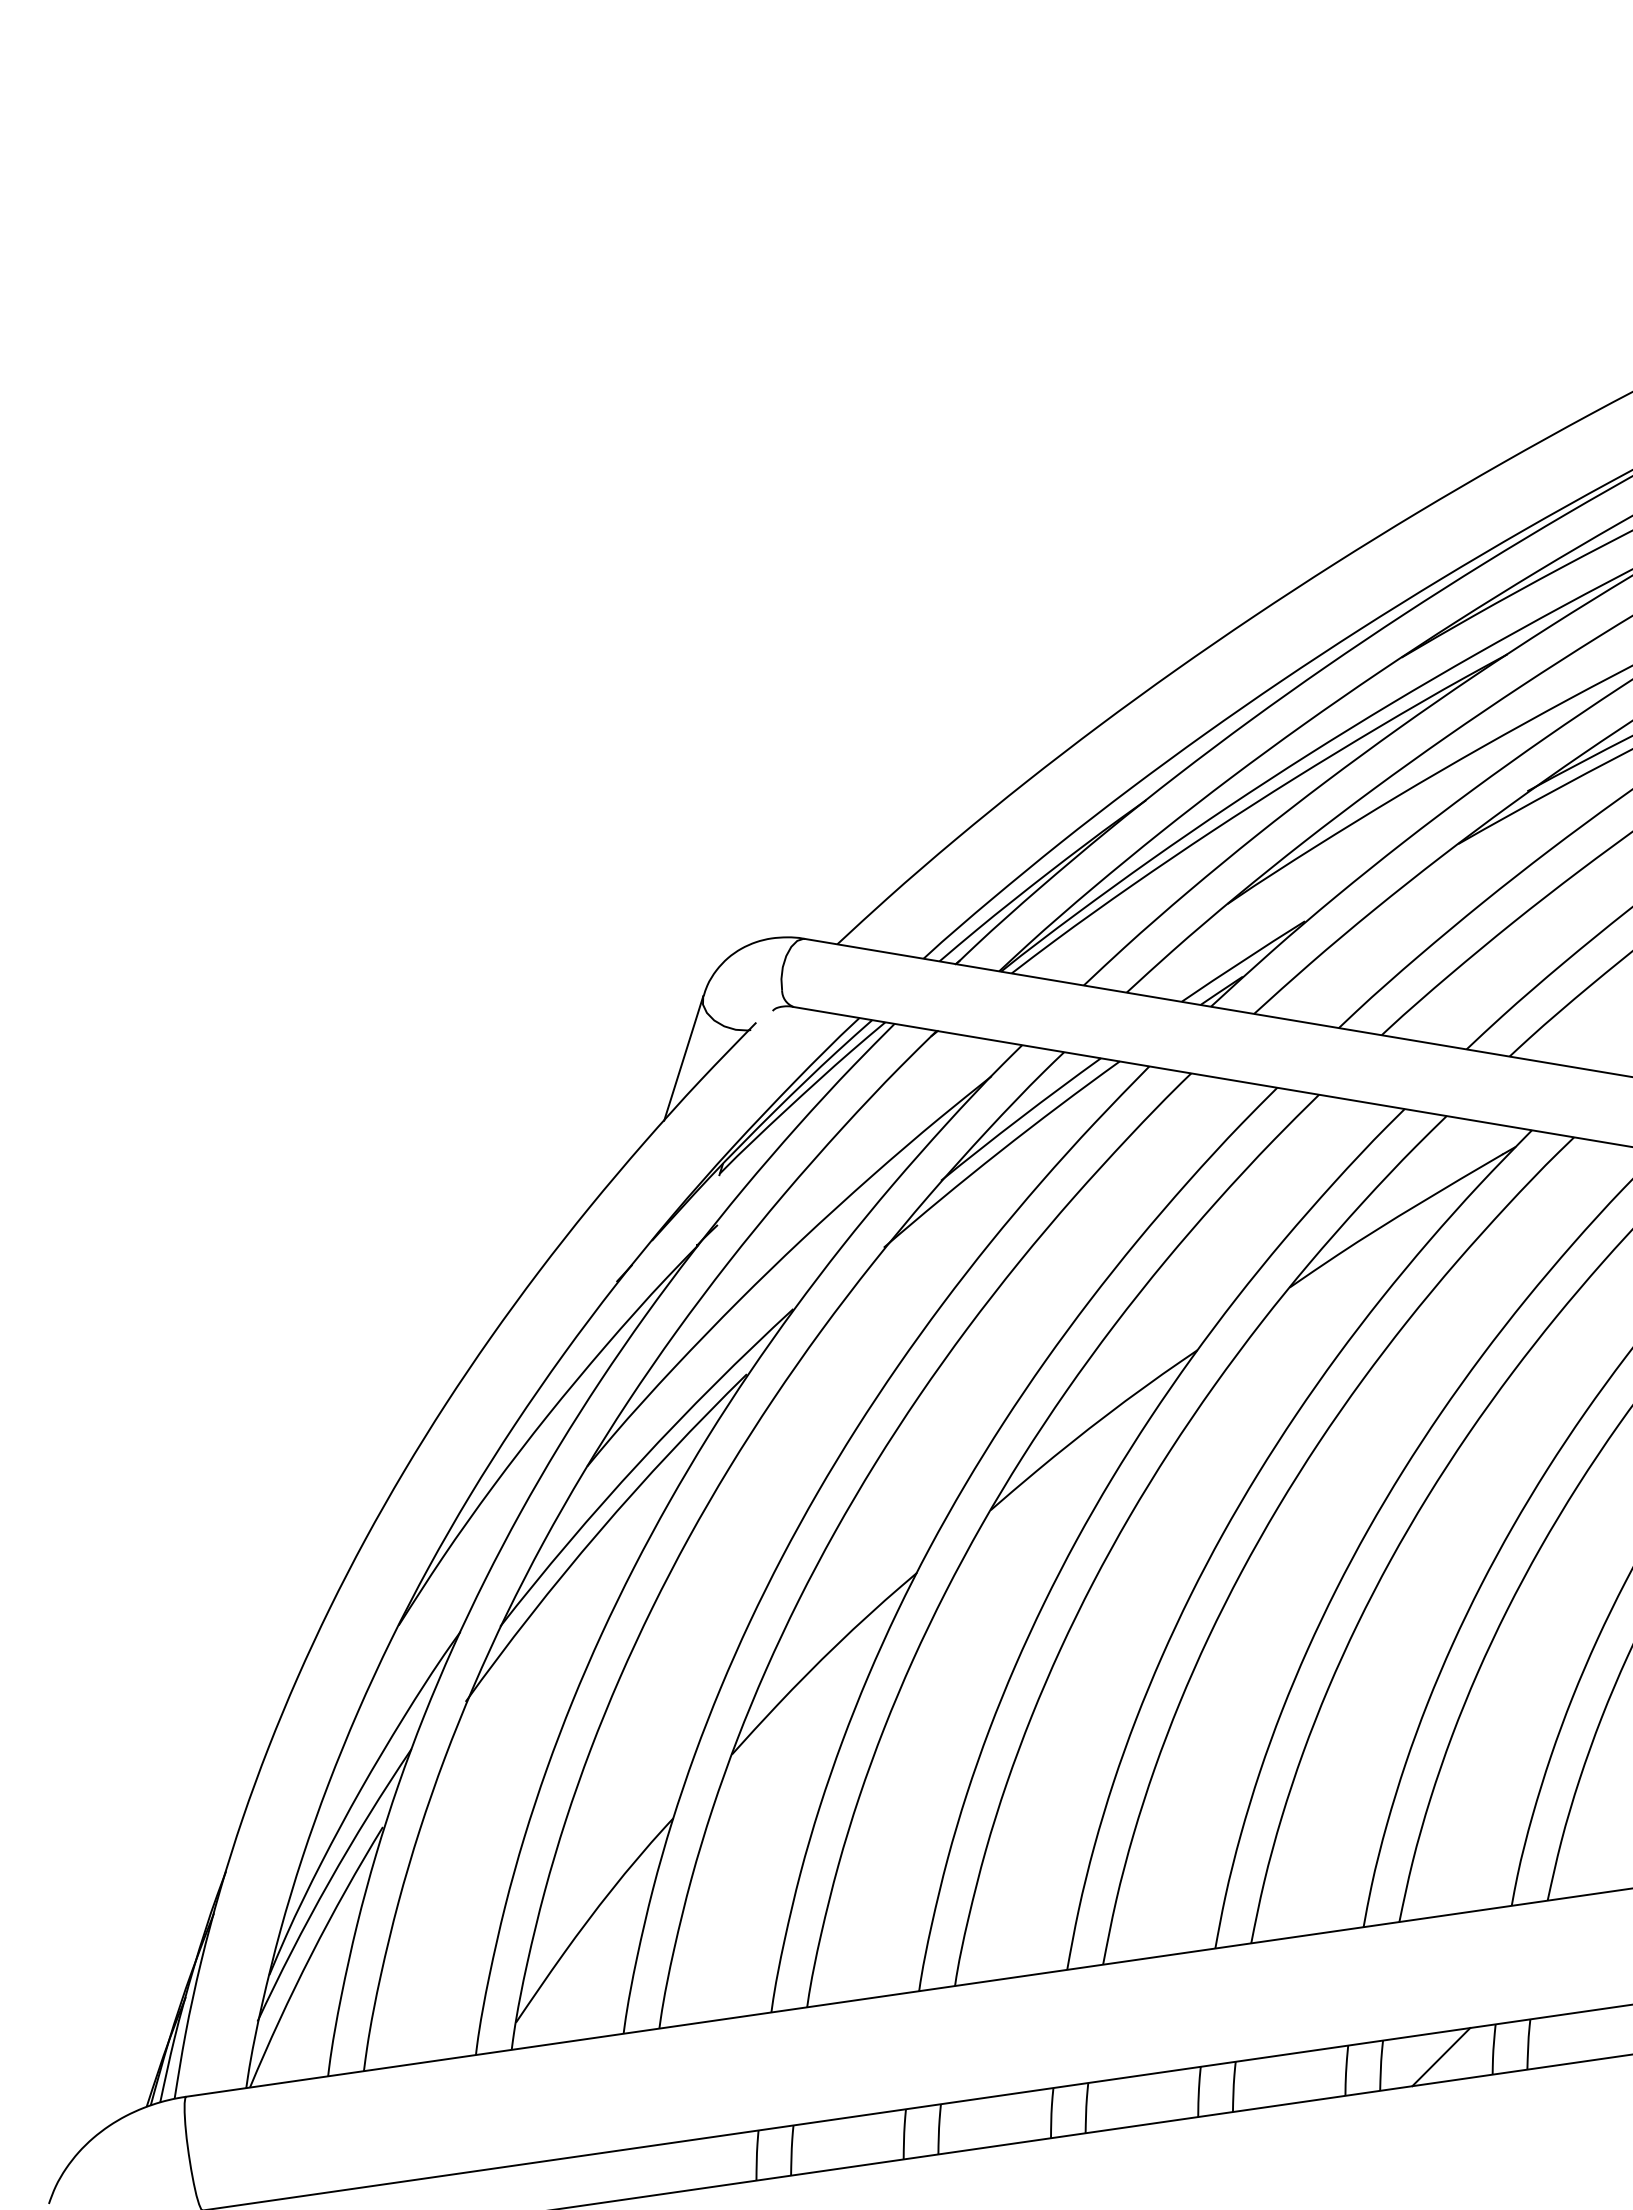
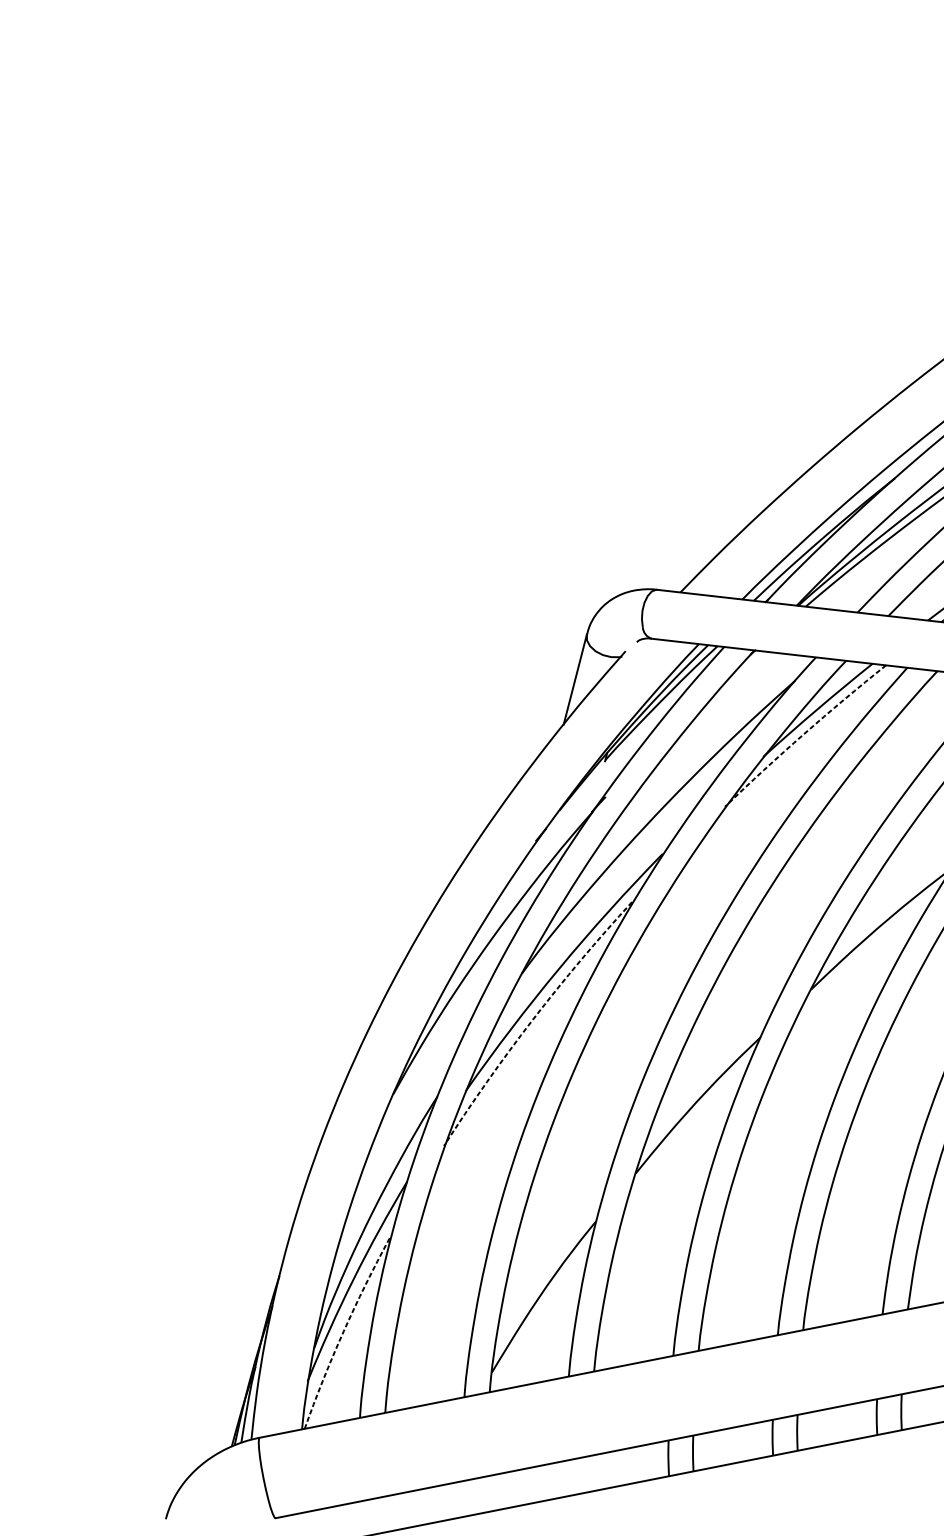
arc: (999, 1151) -> (803, 733), solid -> dashed
arc: (599, 1531) -> (532, 1019), solid -> dashed
arc: (311, 1954) -> (343, 1331), solid -> dashed

